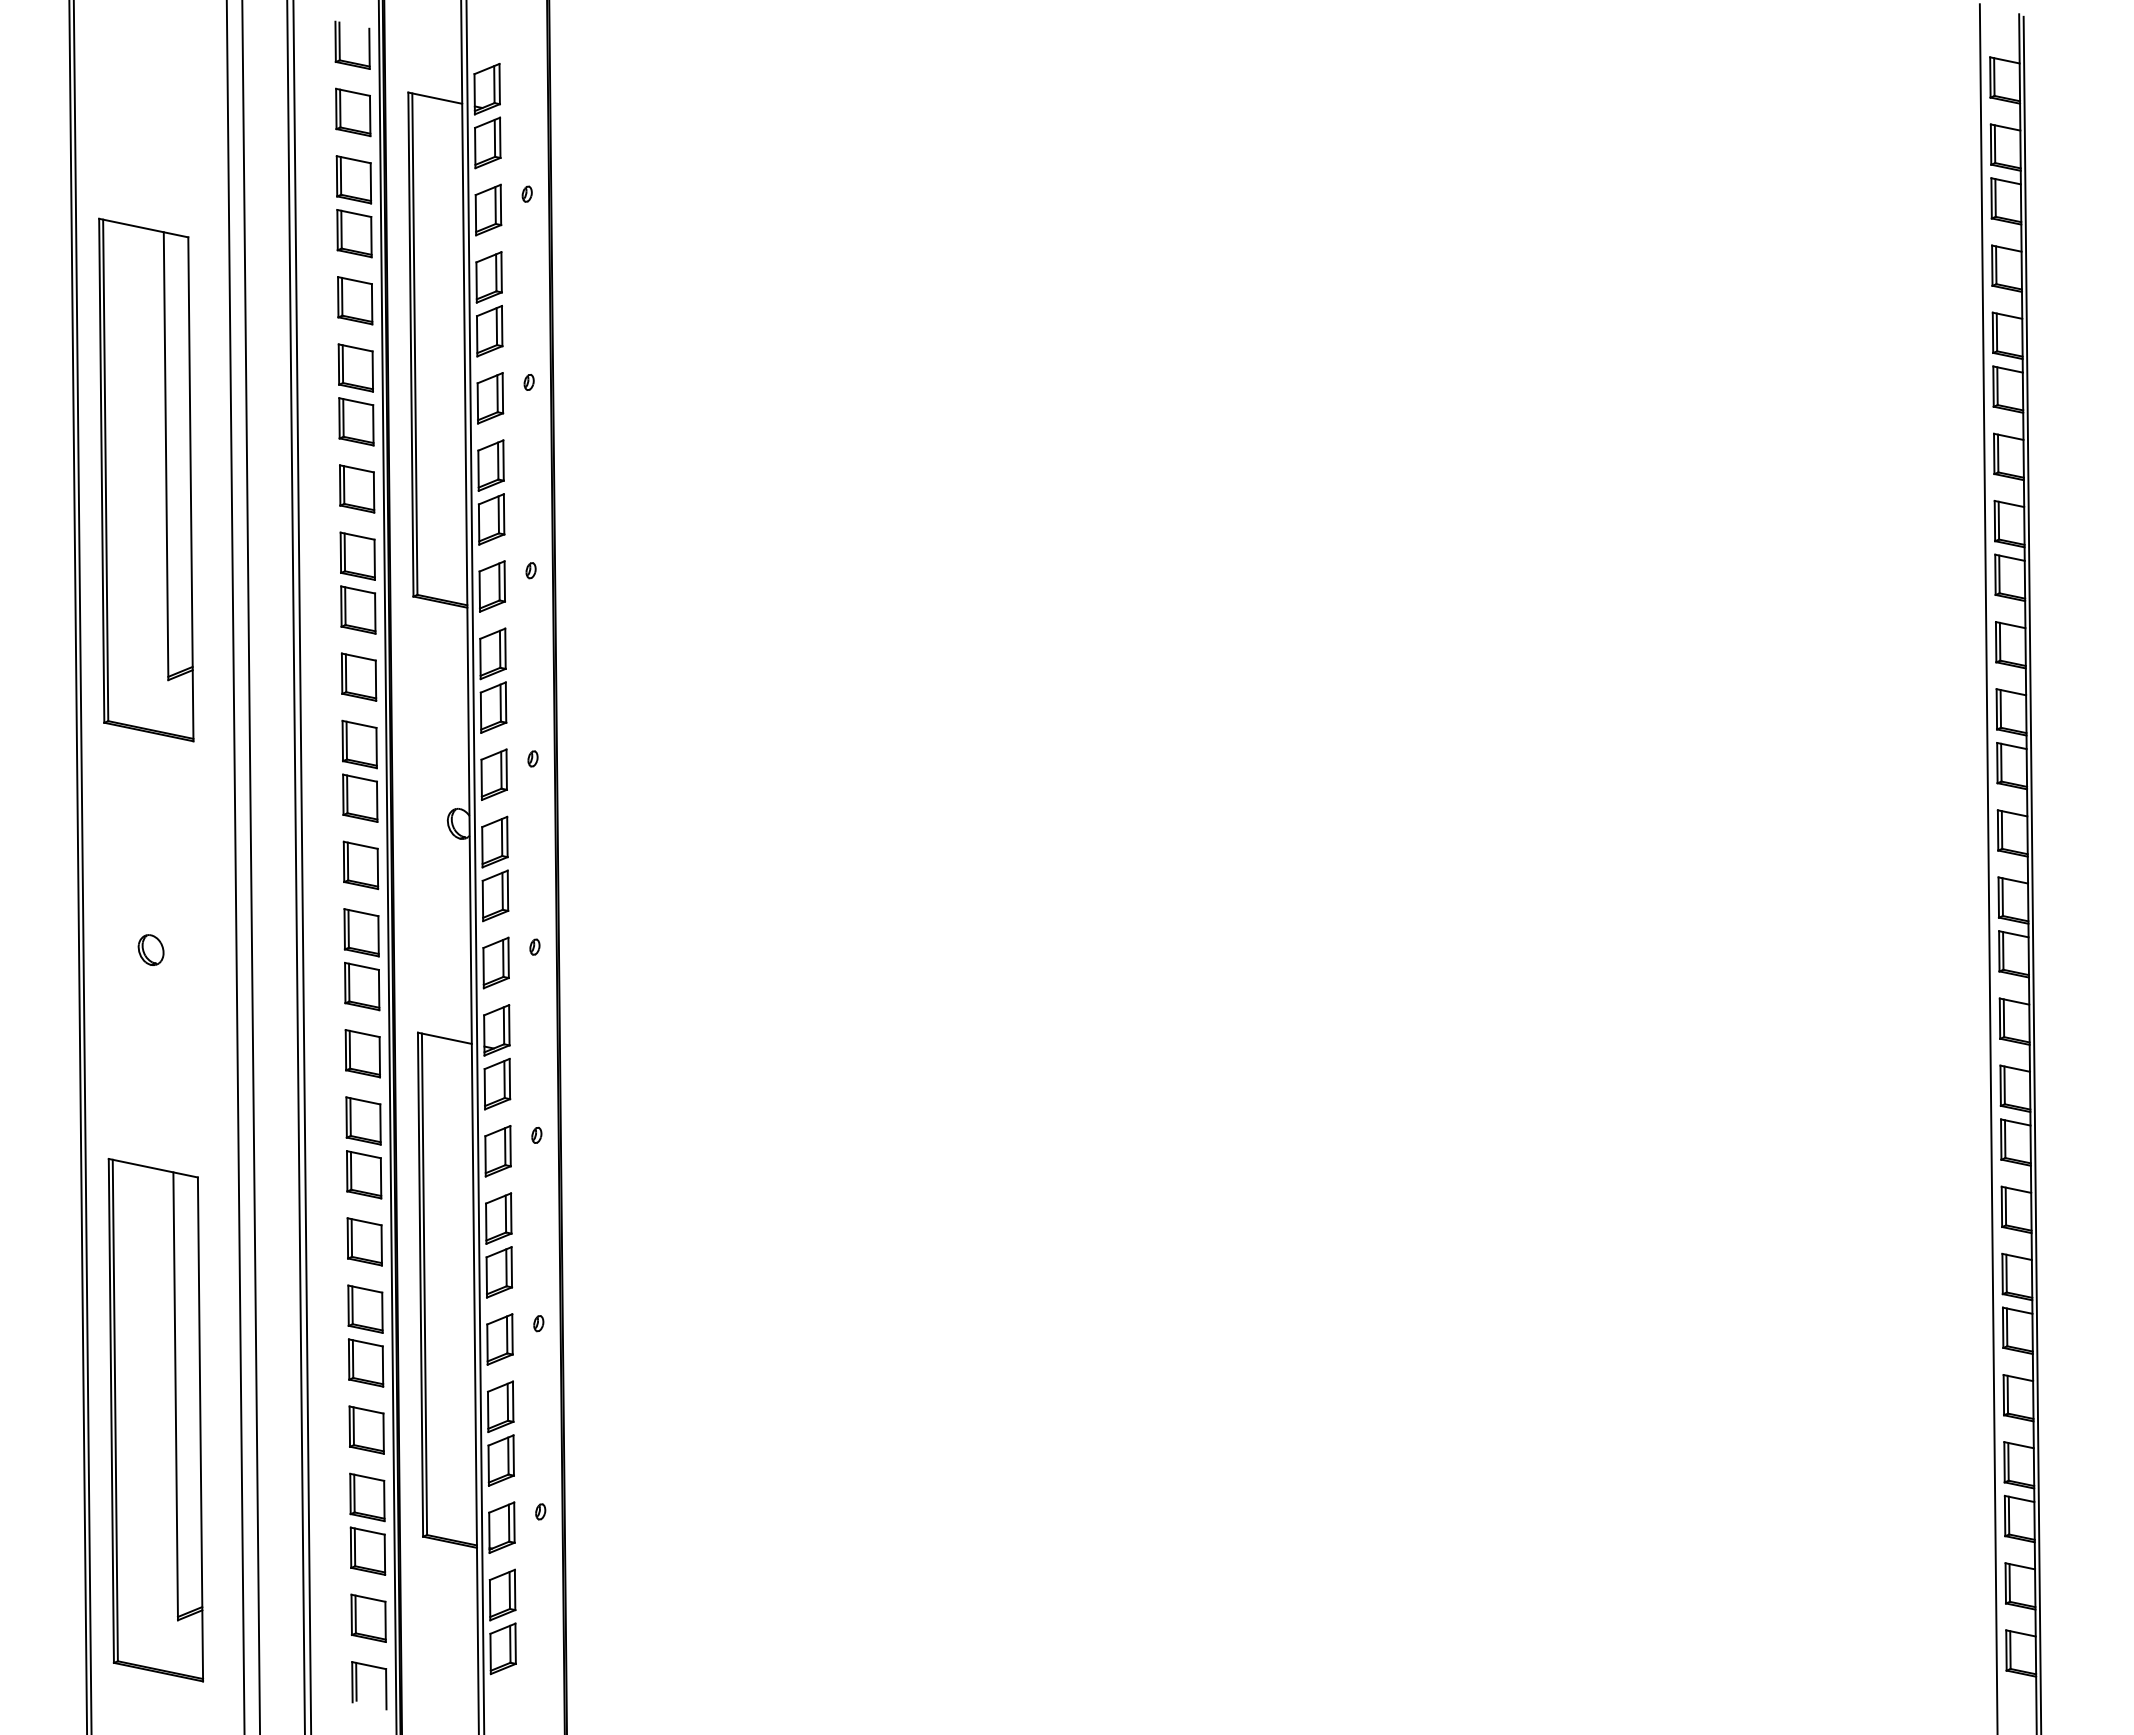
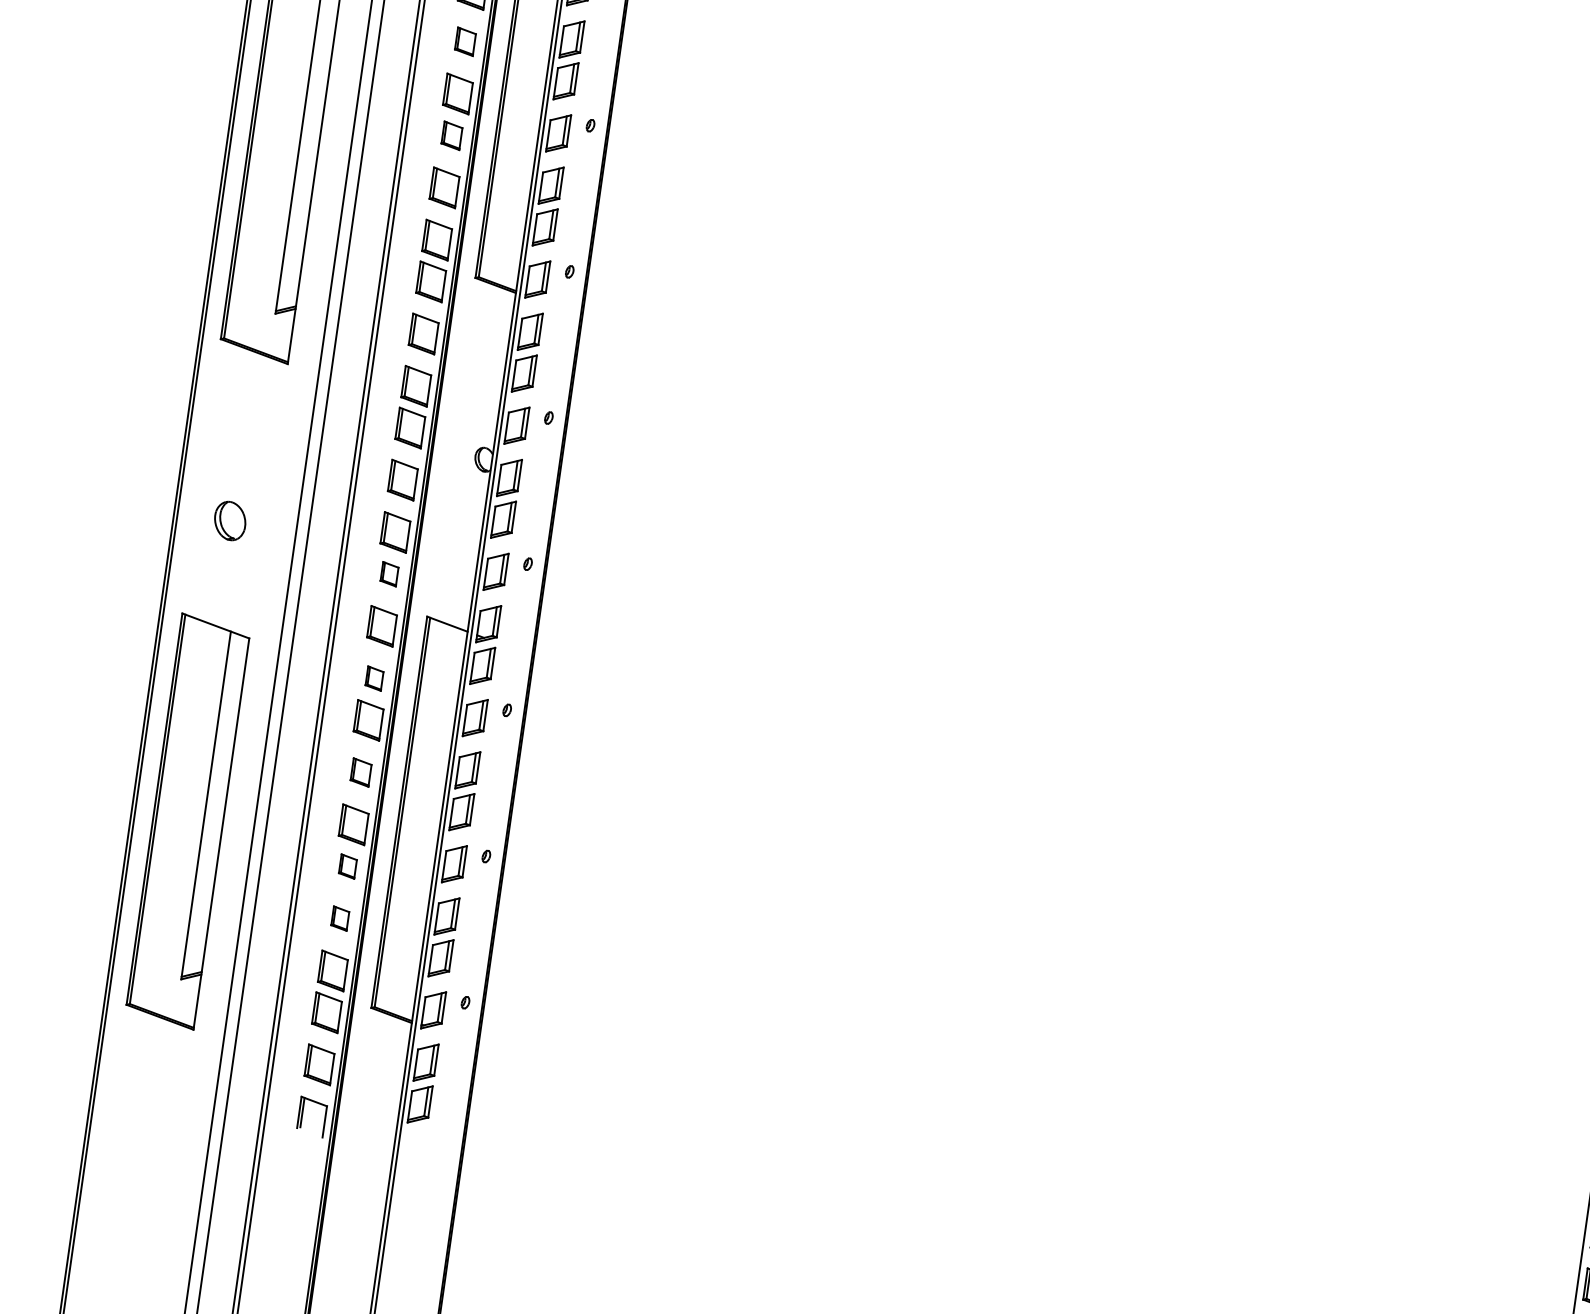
part: (355, 300) -> (465, 41), size x0.7
part: (356, 421) -> (452, 135), size x0.7
part: (150, 949) -> (229, 520), size x1.6
part: (362, 986) -> (389, 574), size x0.6
part: (363, 1120) -> (374, 678), size x0.6
part: (364, 1241) -> (361, 772), size x0.7
part: (366, 1362) -> (348, 866), size x0.6
part: (155, 1420) -> (187, 821), moved
part: (366, 1429) -> (340, 918), size x0.6

